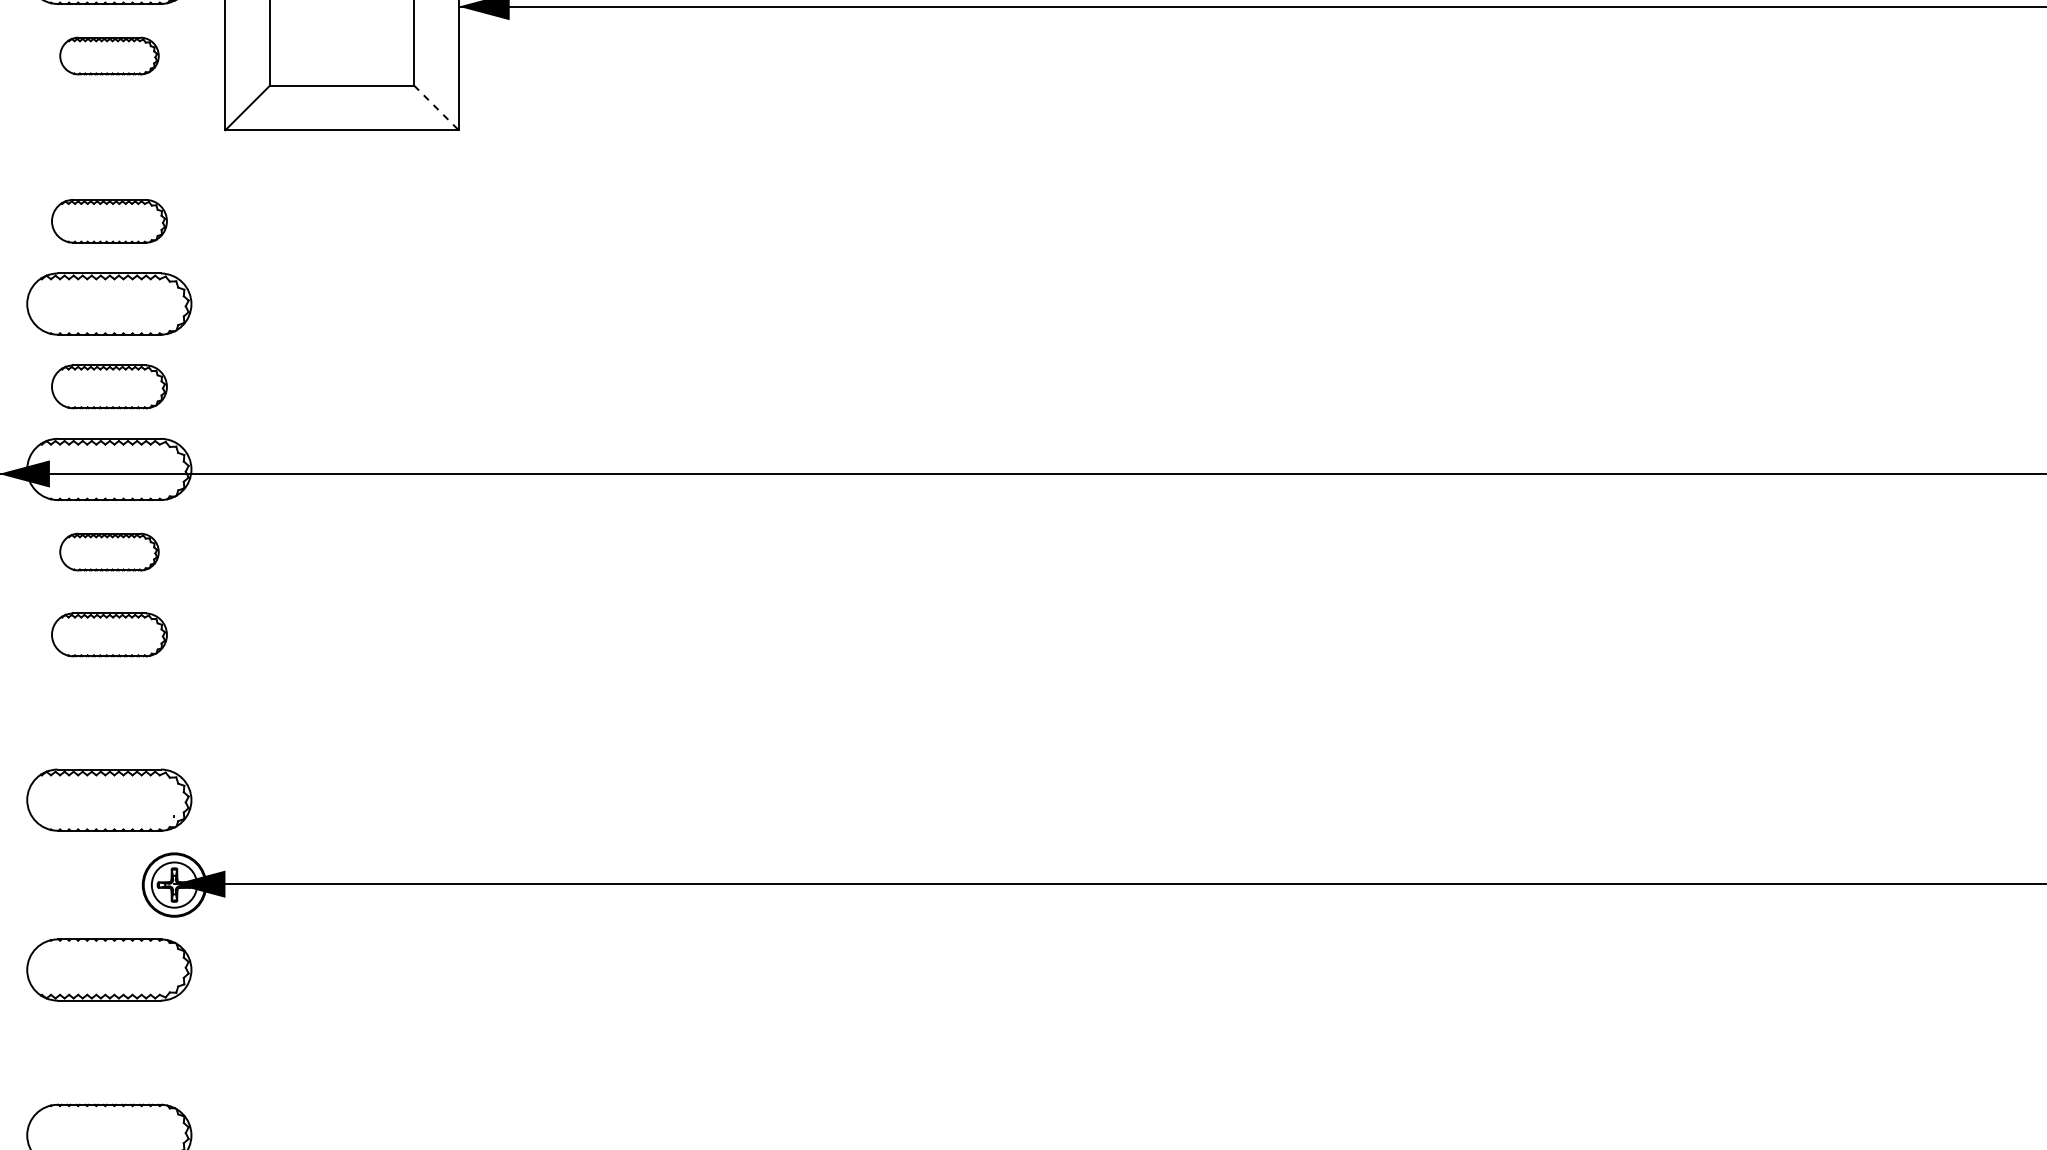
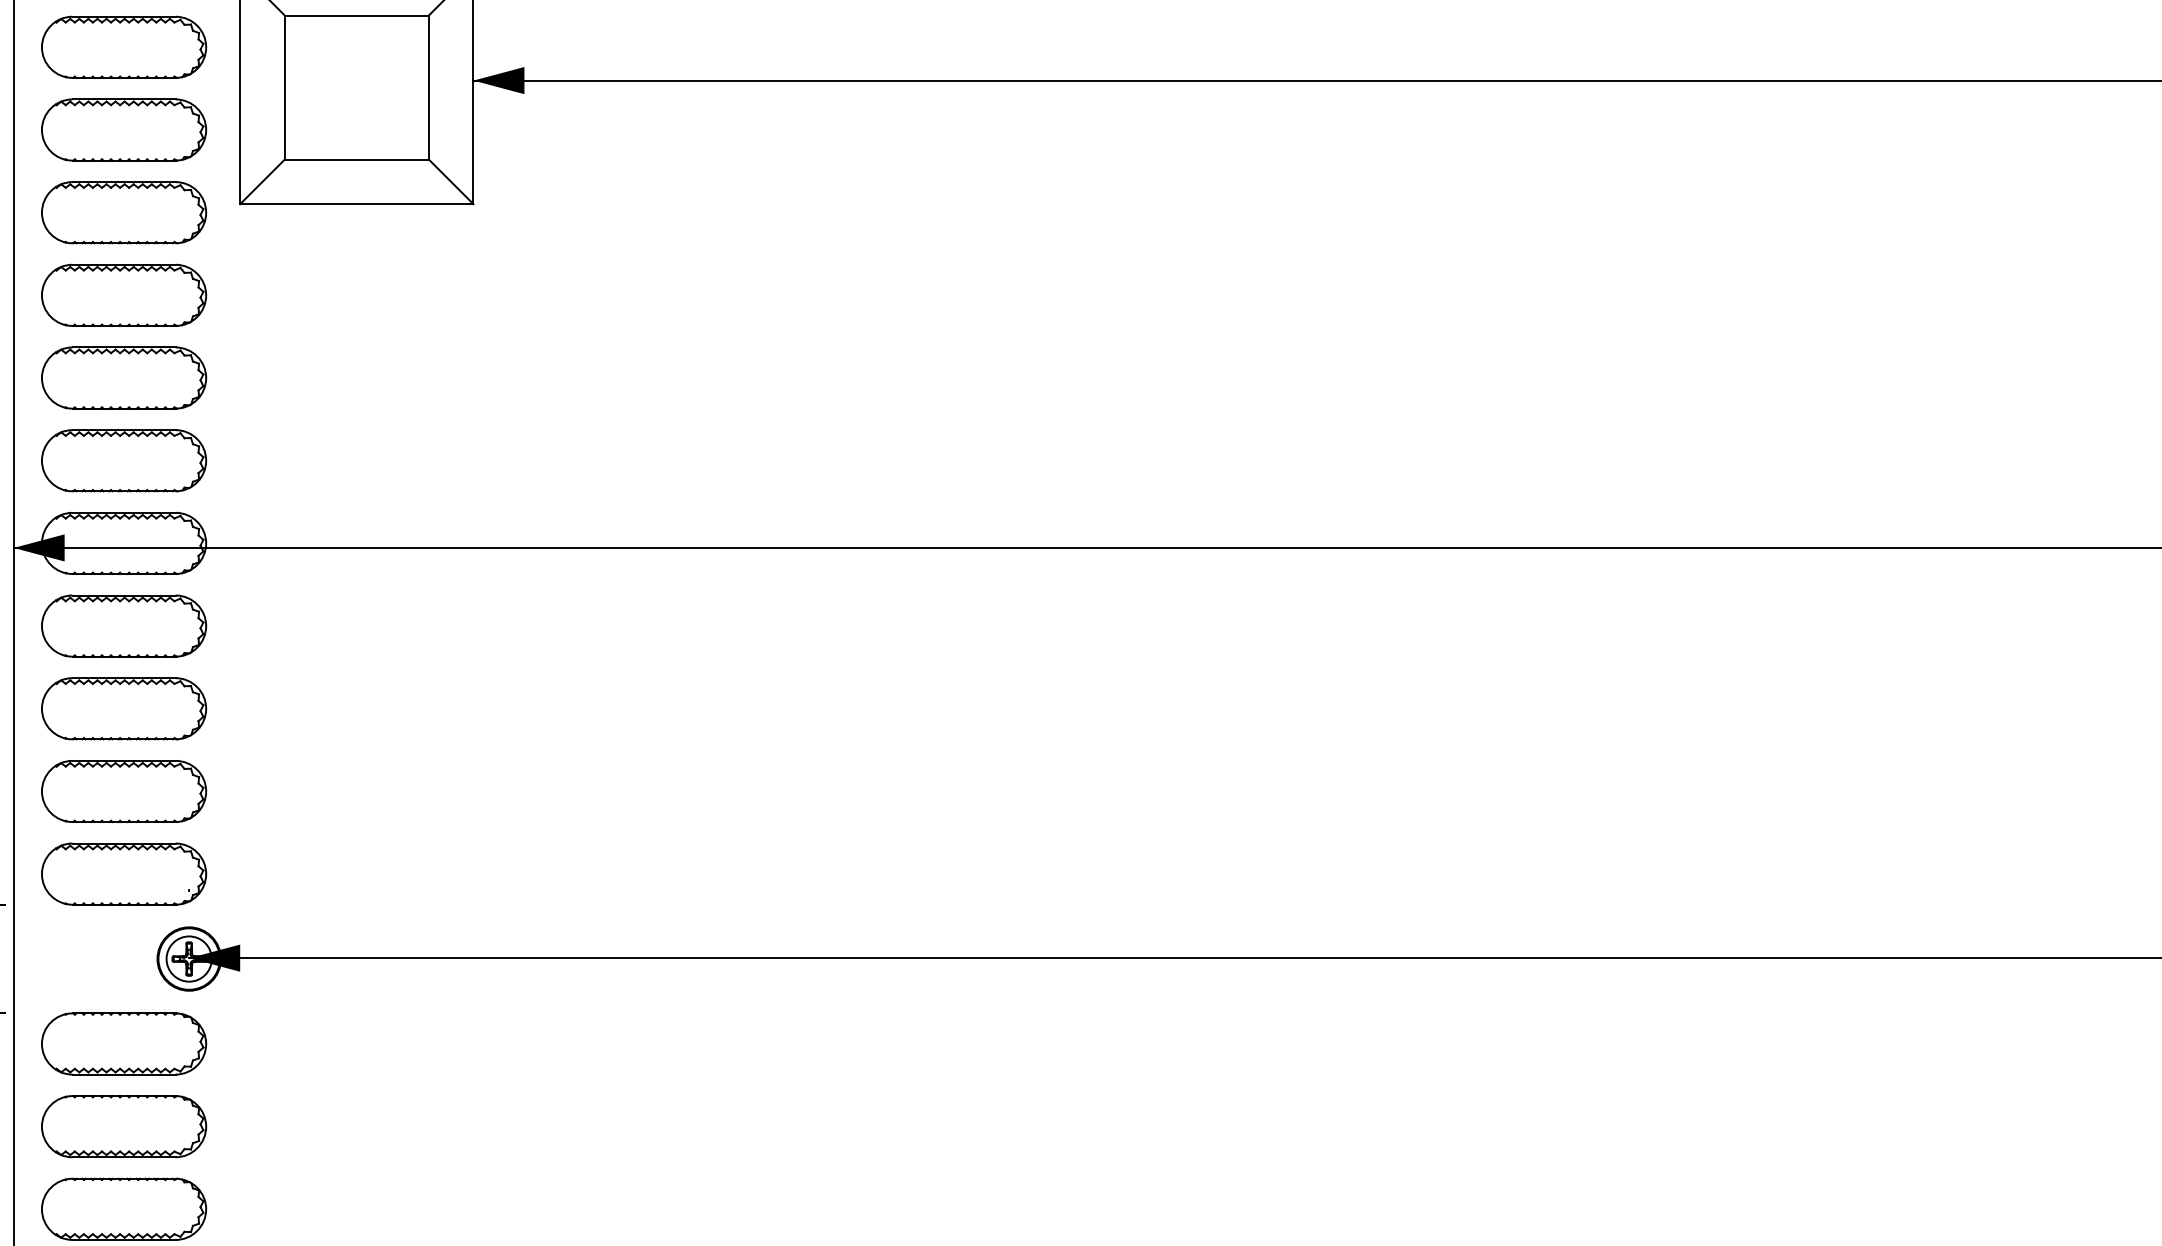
part: (109, 55) -> (124, 129), size x1.67
line: (436, 107) -> (451, 181), dashed -> solid
part: (109, 138) -> (124, 212), added
part: (109, 220) -> (124, 294), size x1.43
part: (109, 386) -> (124, 460), size x1.43
part: (109, 551) -> (124, 625), size x1.67
part: (109, 634) -> (124, 708), size x1.43
part: (109, 717) -> (124, 791), added
part: (109, 1052) -> (124, 1126), added

